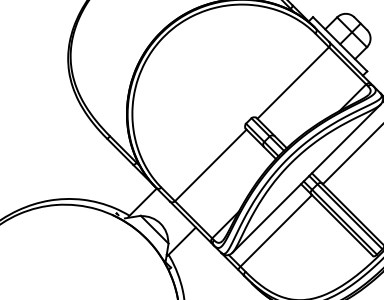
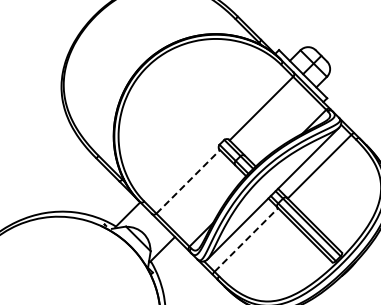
line: (211, 165) -> (188, 181), solid -> dashed
line: (276, 230) -> (246, 239), solid -> dashed

